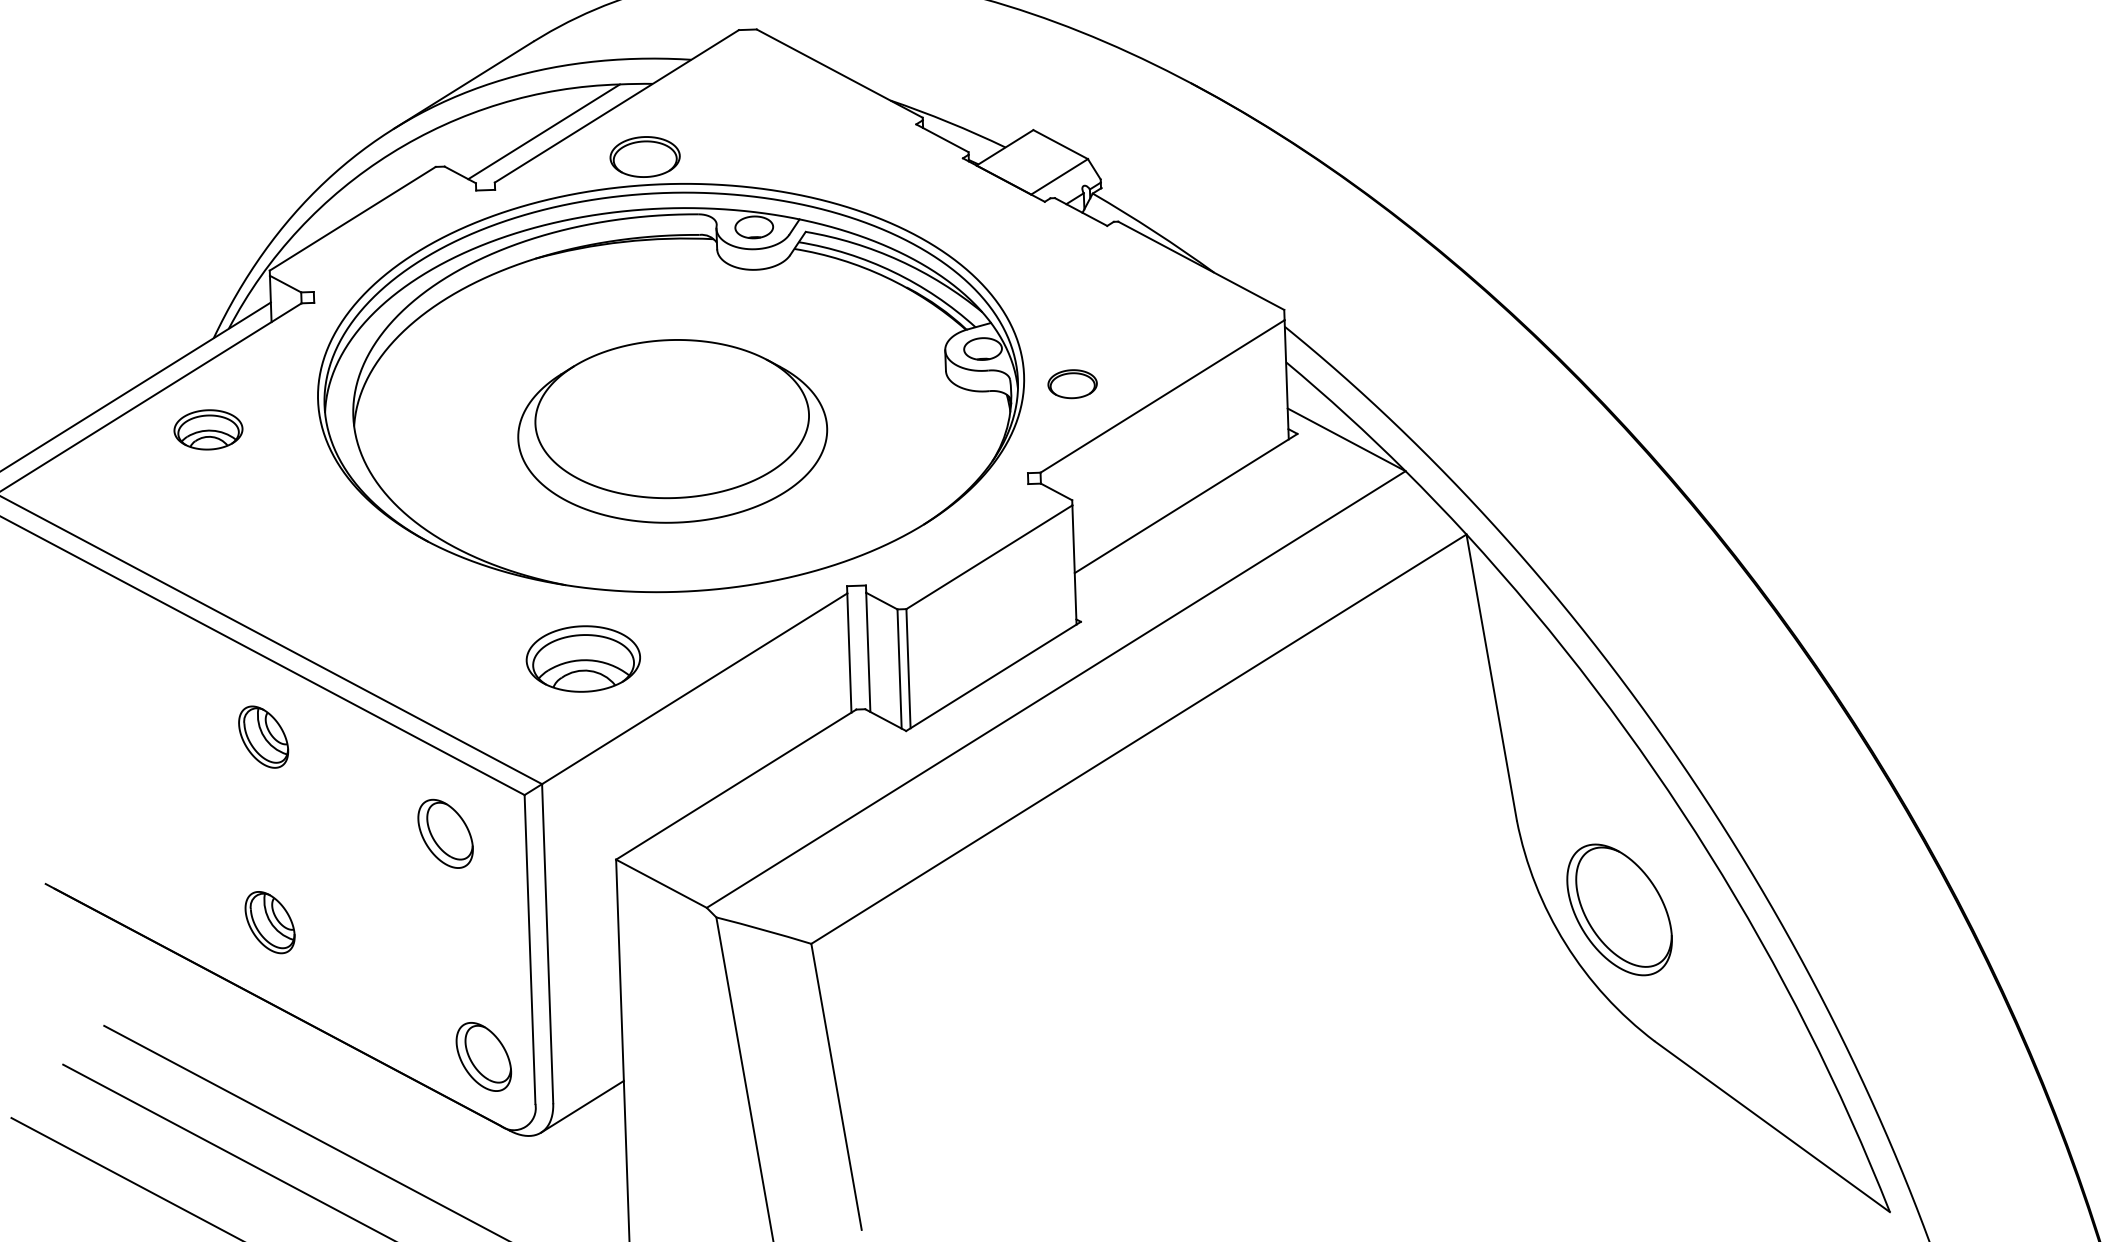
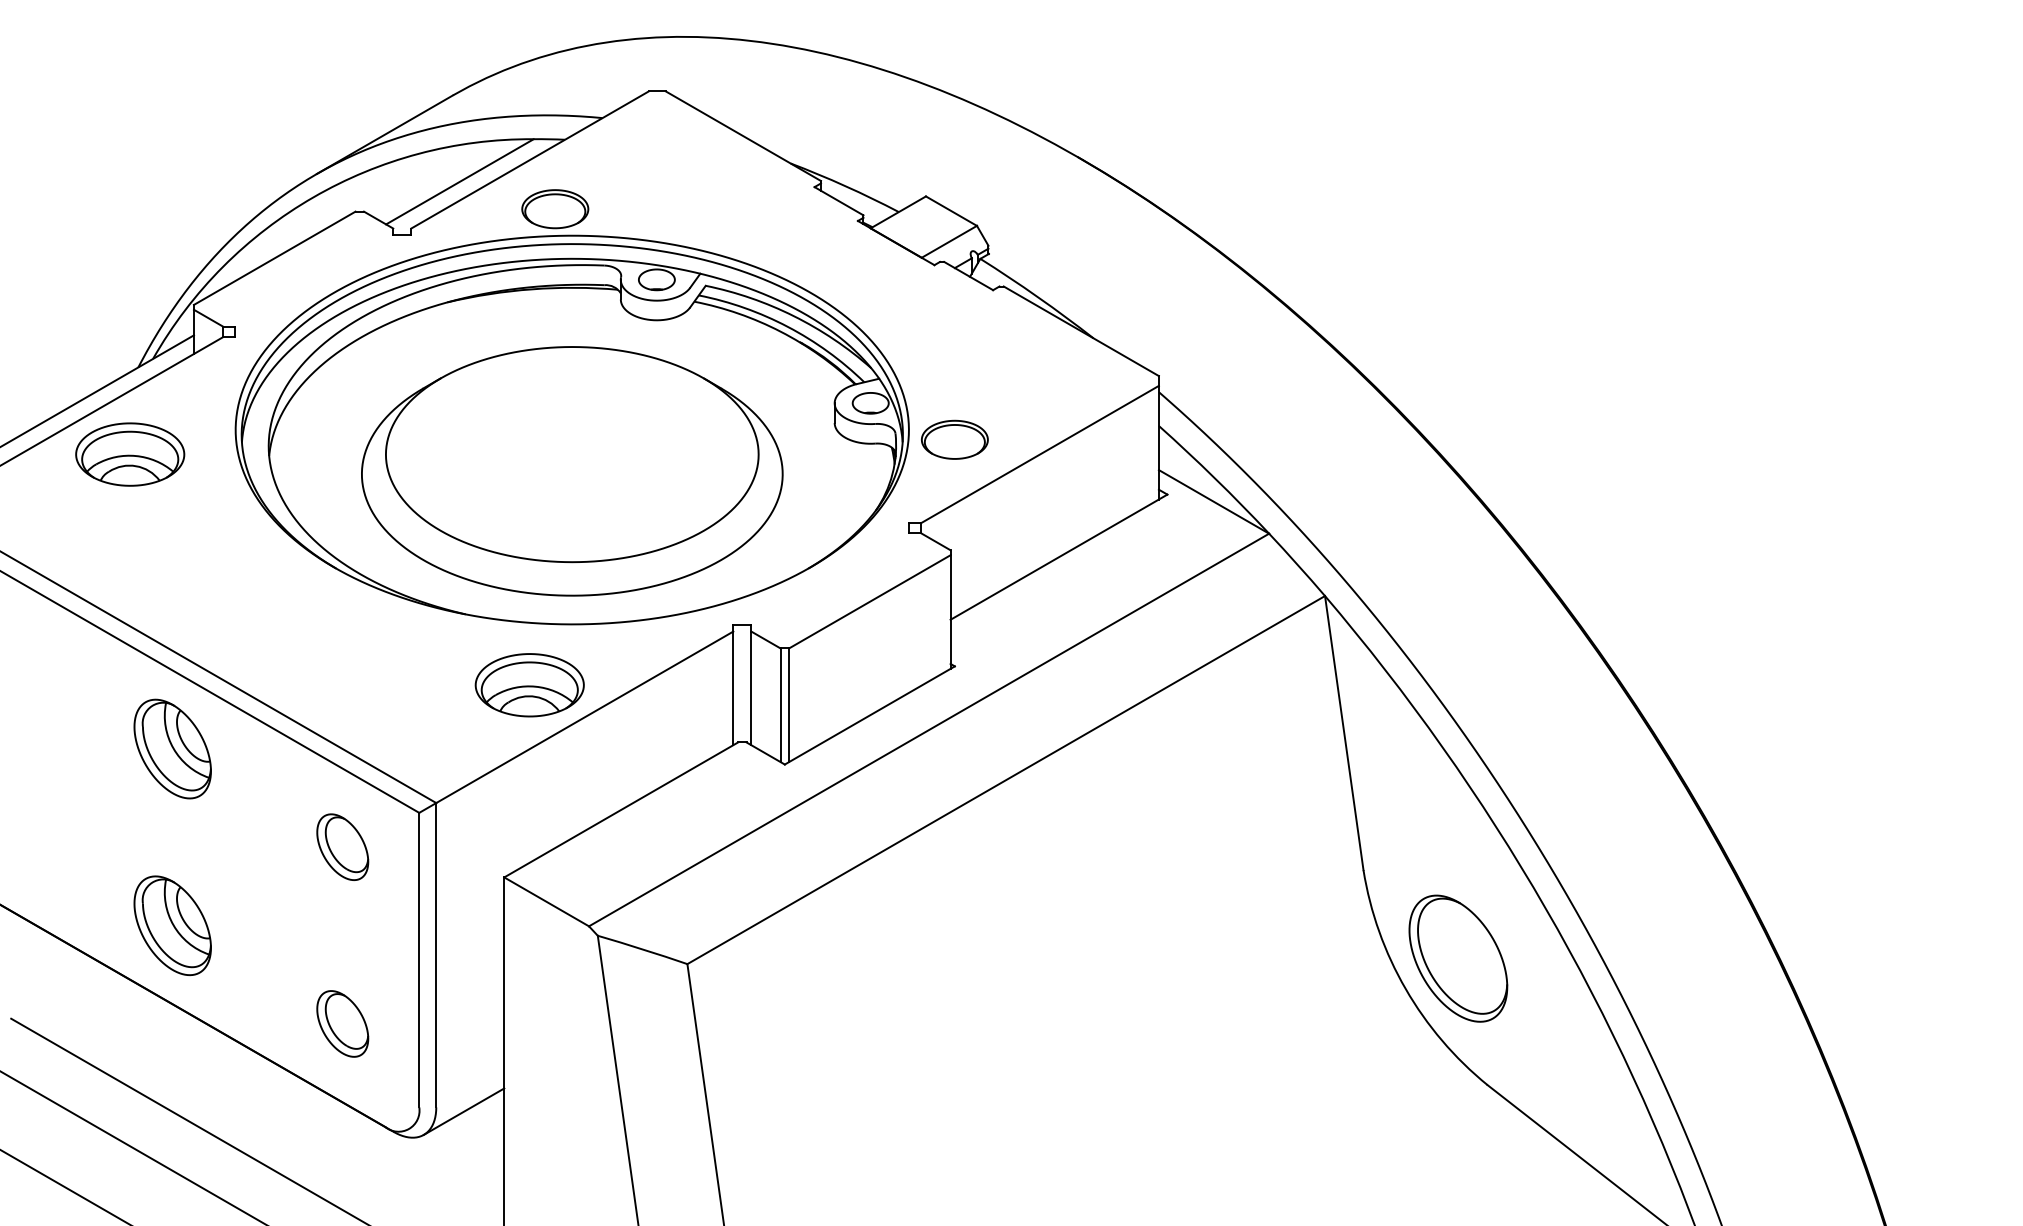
part: (1072, 383) -> (954, 439), size x1.43
part: (208, 429) -> (130, 454), size x1.67
part: (672, 431) -> (572, 471), size x1.43
part: (583, 659) -> (529, 685), moved
part: (263, 736) -> (172, 748), size x1.67
part: (269, 922) -> (172, 925), size x1.67
part: (483, 1056) -> (342, 1023), moved

